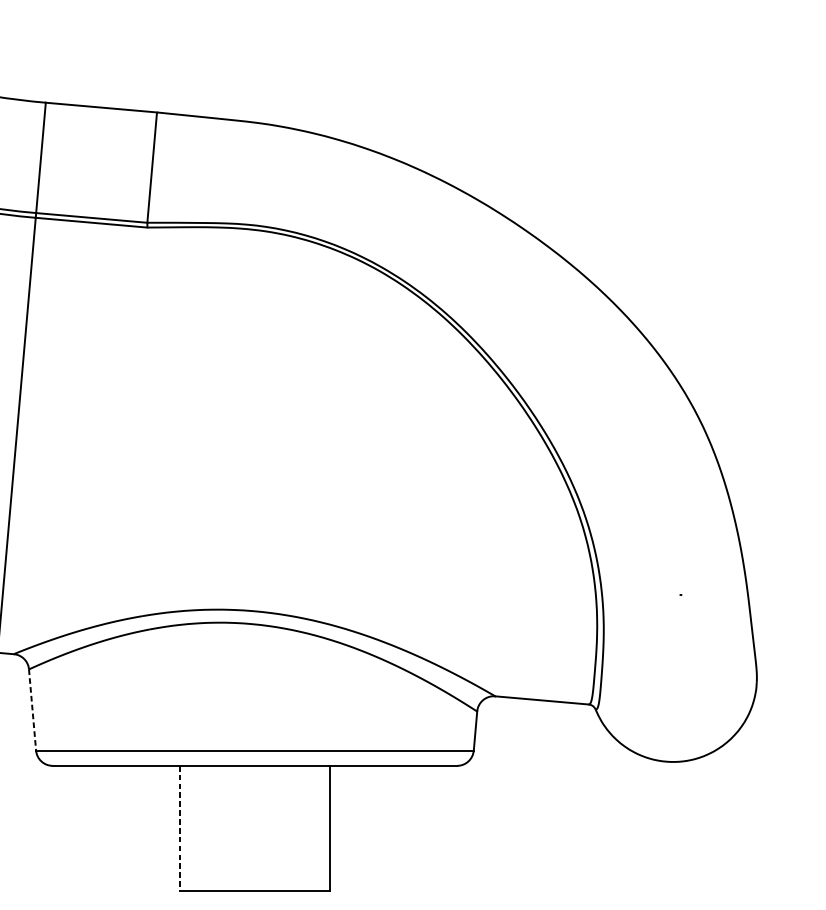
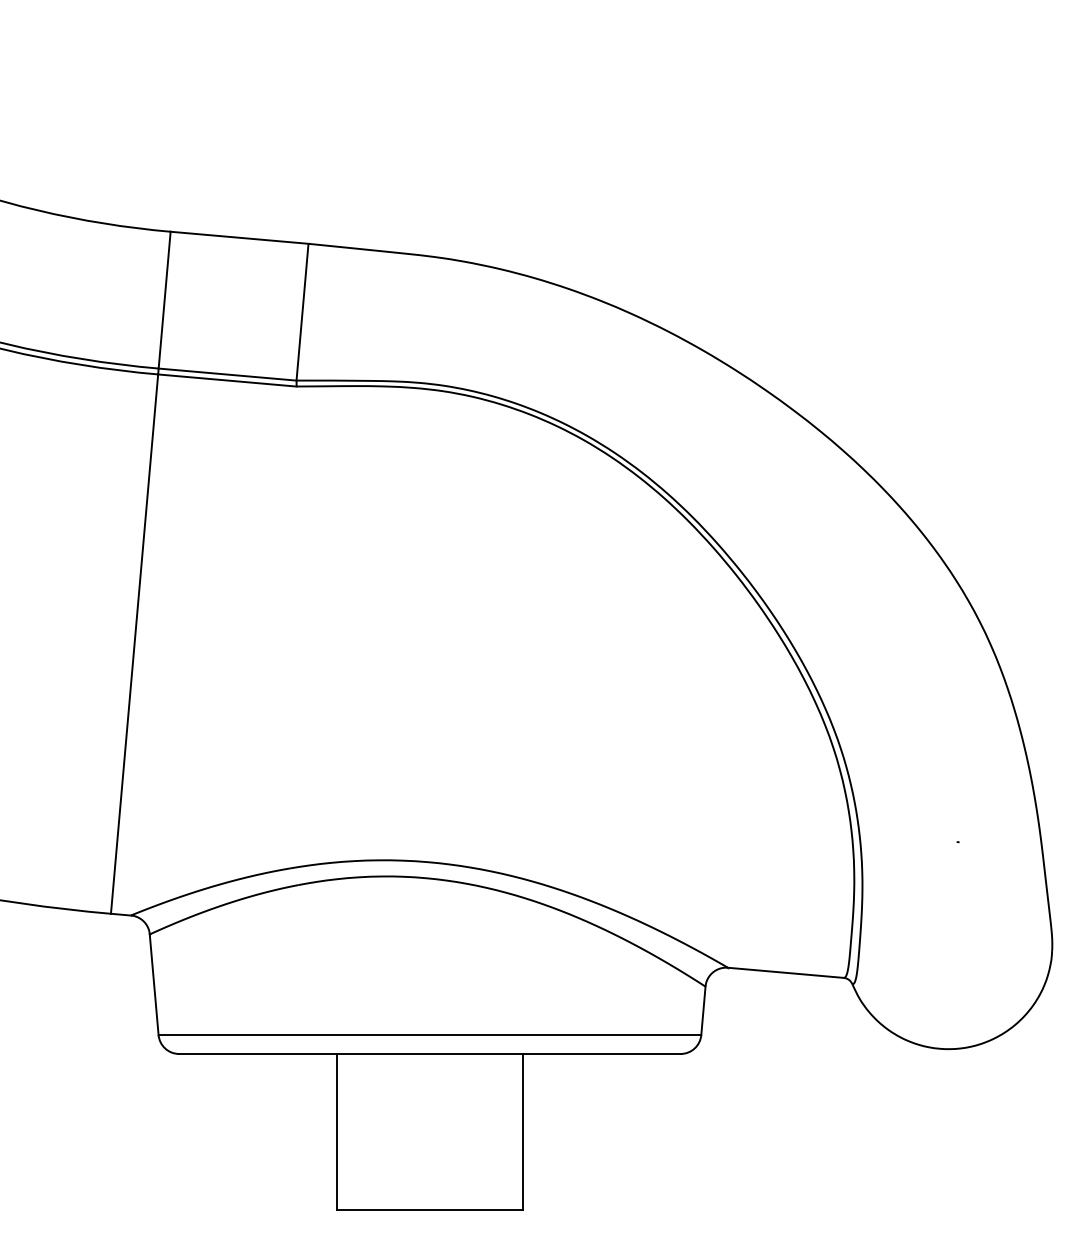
line: (32, 709) -> (154, 984), dashed -> solid
line: (179, 828) -> (336, 1131), dashed -> solid

